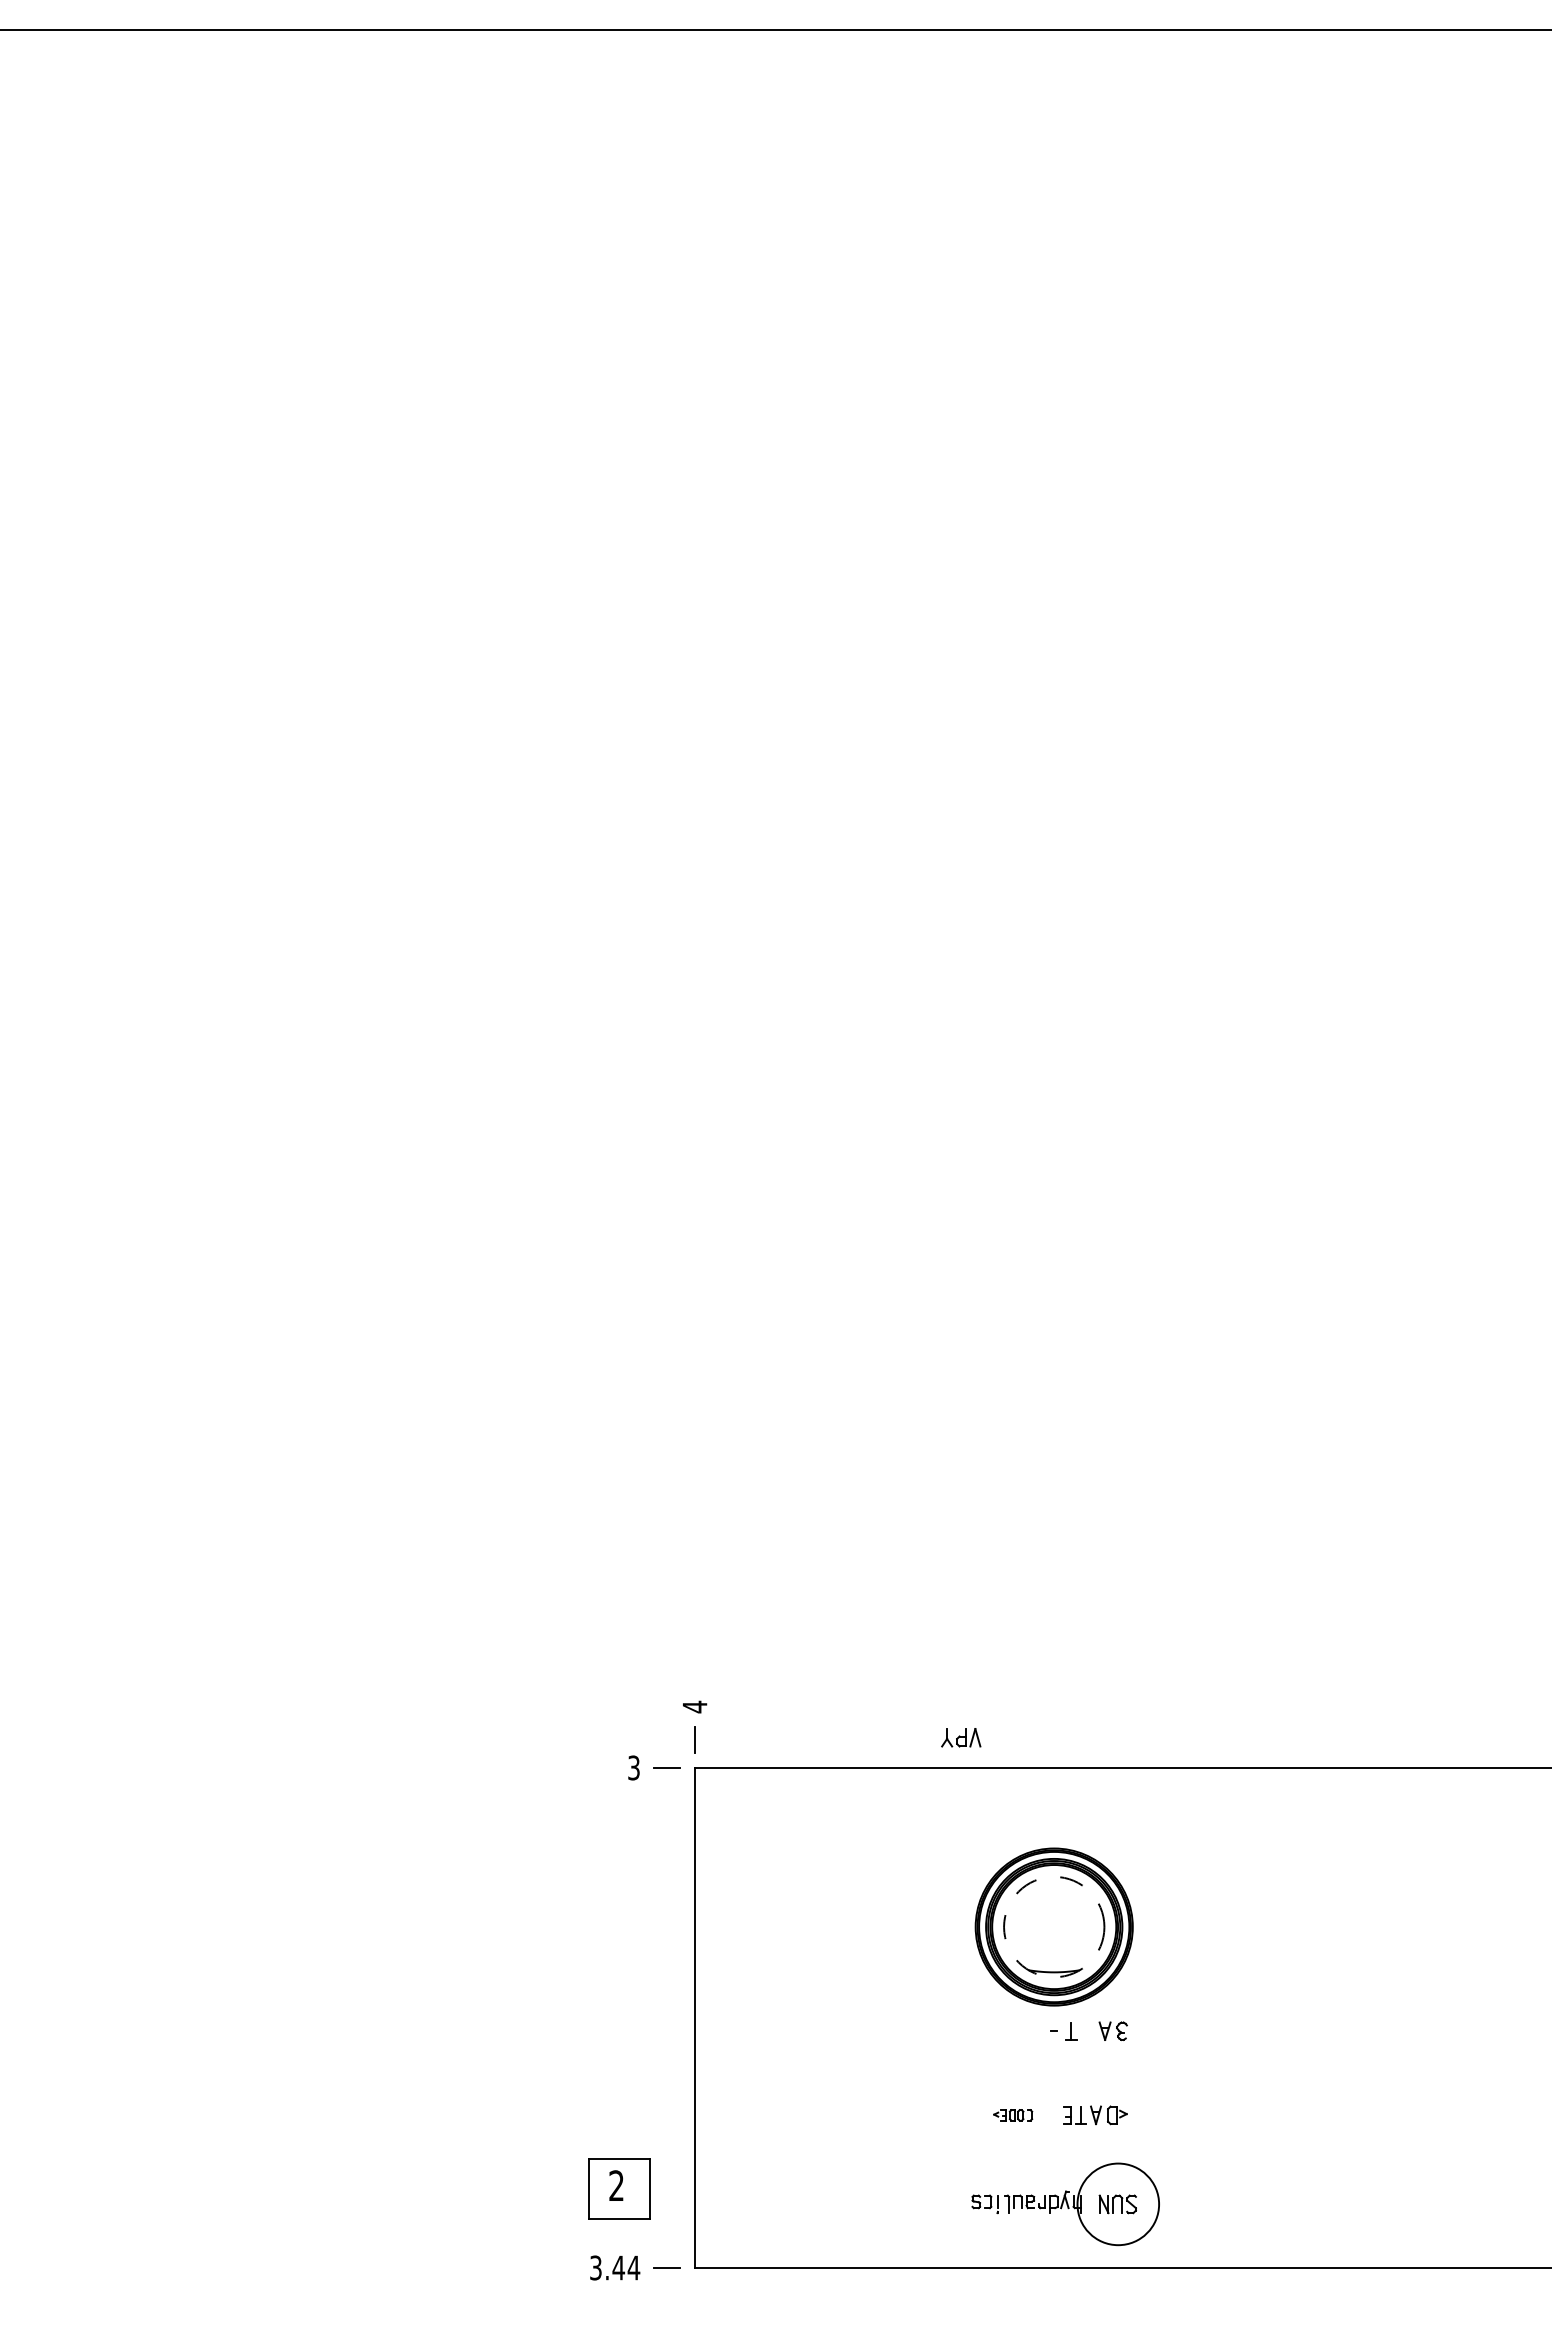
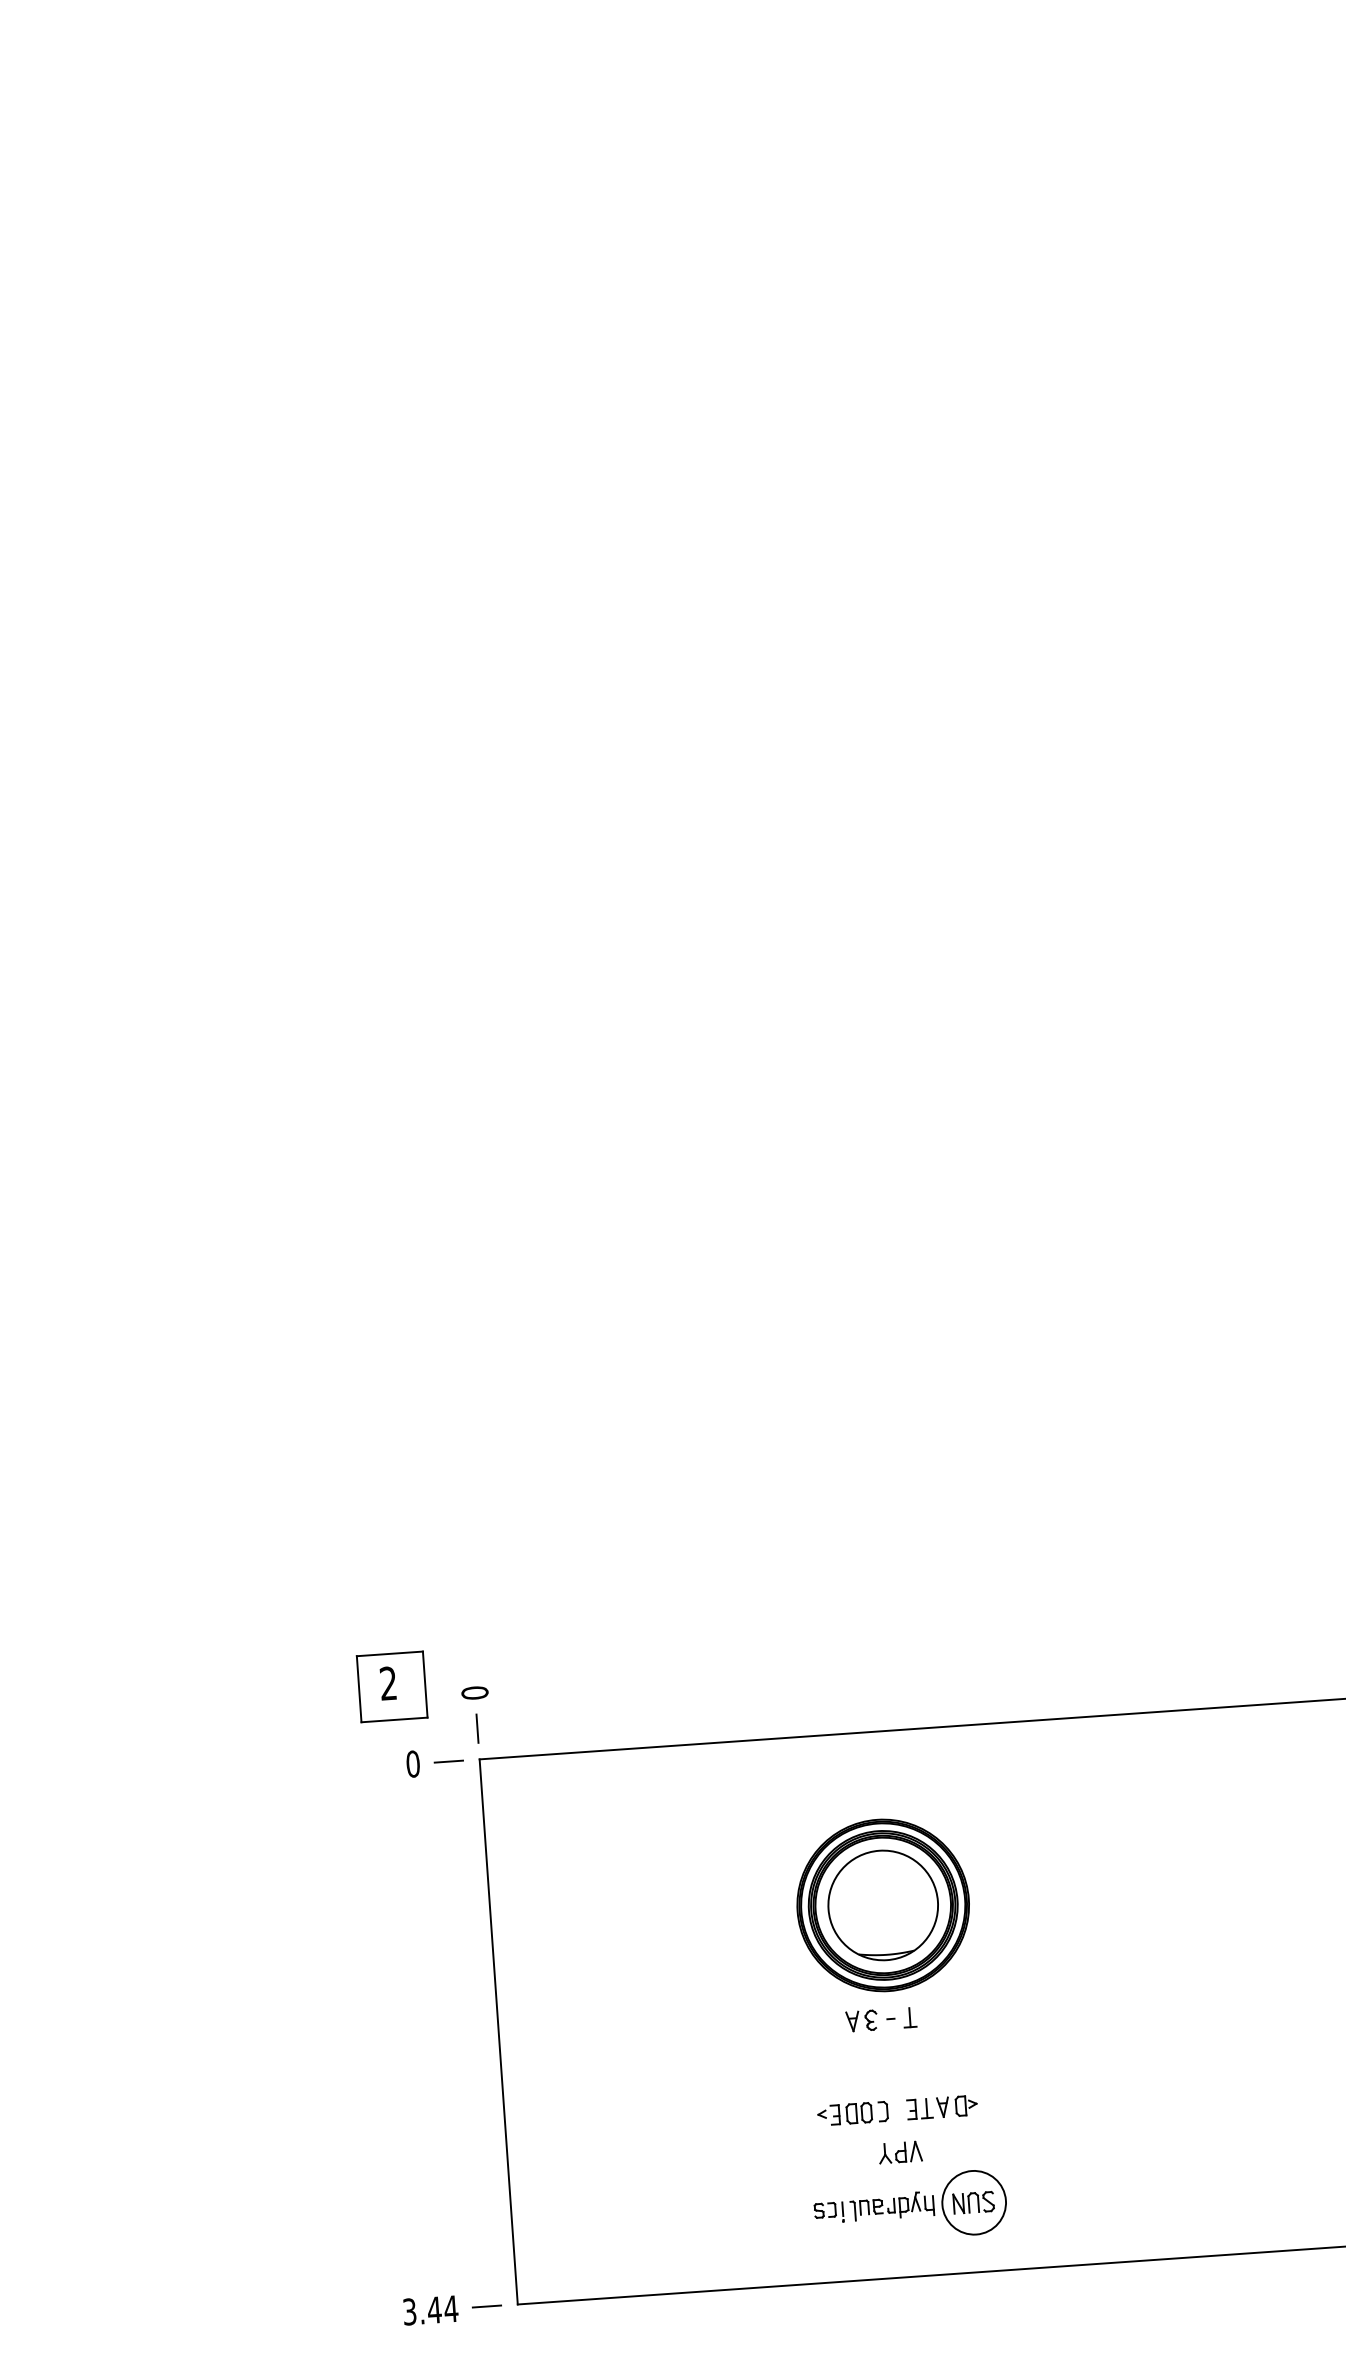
text: (694, 1706) -> (474, 1692), 4 -> 0
part: (961, 1737) -> (900, 2152), moved
text: (633, 1767) -> (412, 1763), 3 -> 0
circle: (1054, 1926) -> (883, 1904), dashed -> solid
part: (1112, 2030) -> (860, 2020), moved
part: (1012, 2115) -> (852, 2113), size x1.67
part: (619, 2188) -> (391, 1686), moved
circle: (1118, 2204) -> (974, 2202), size x0.71

